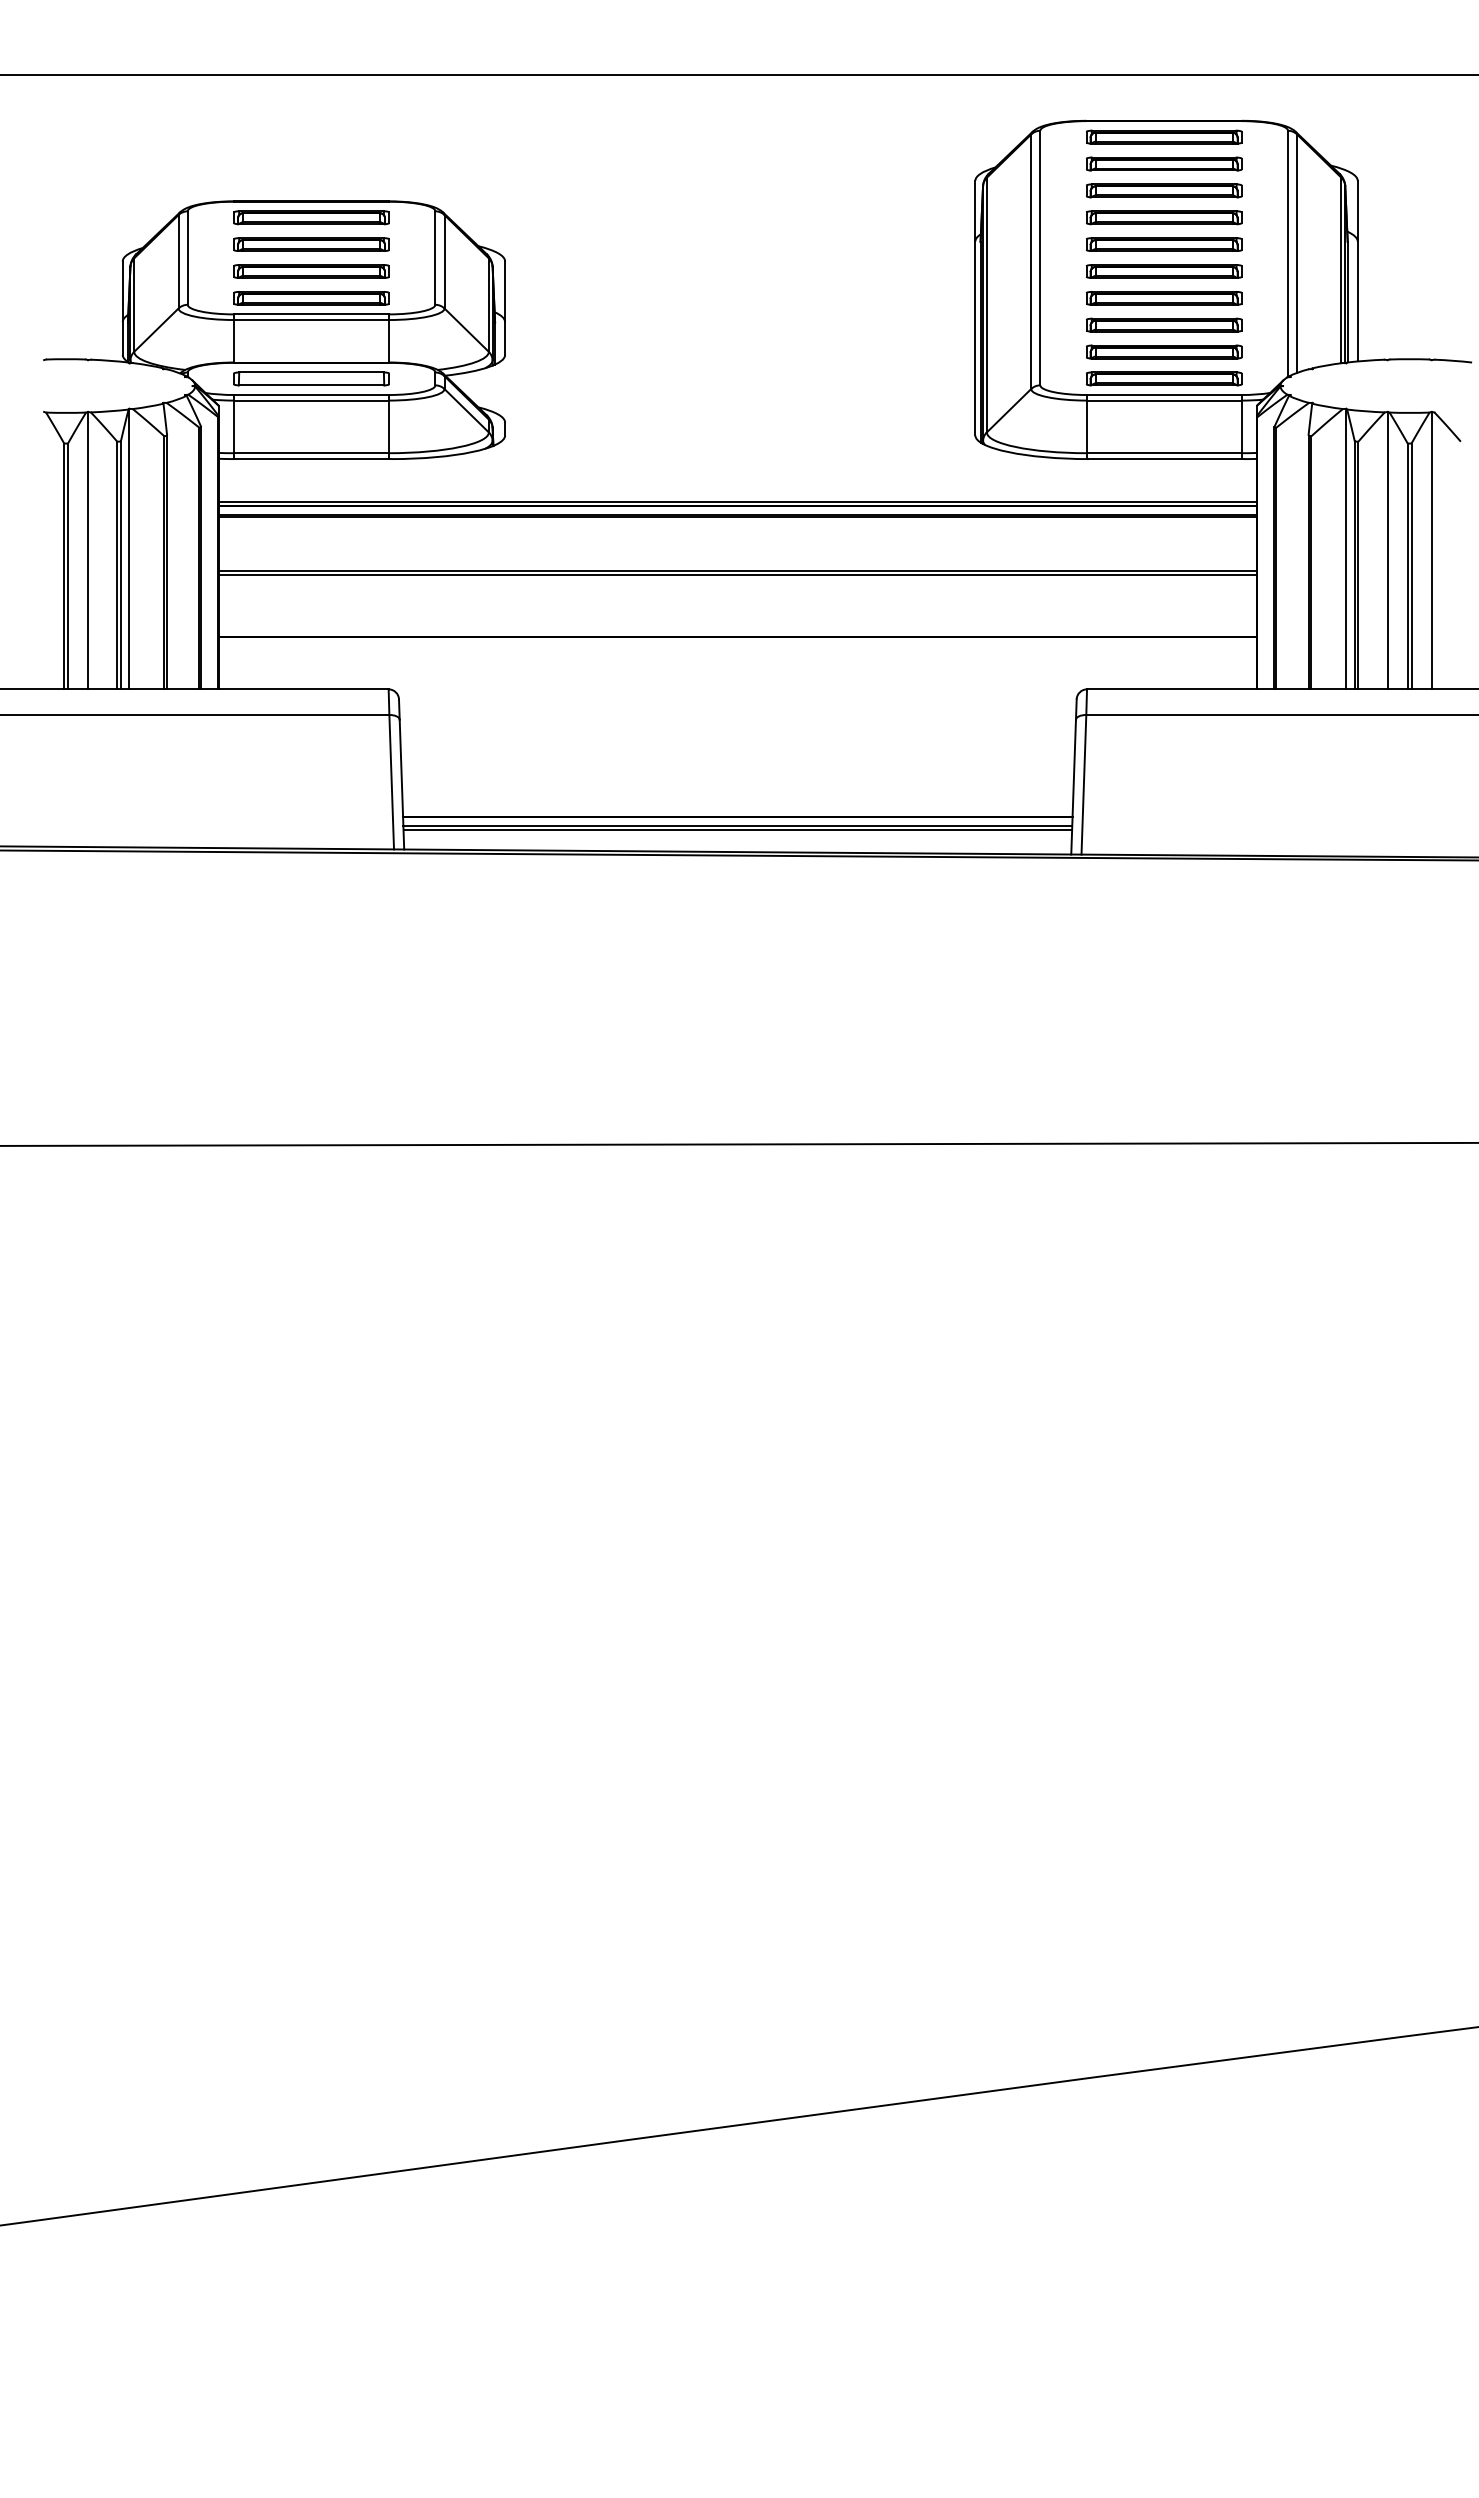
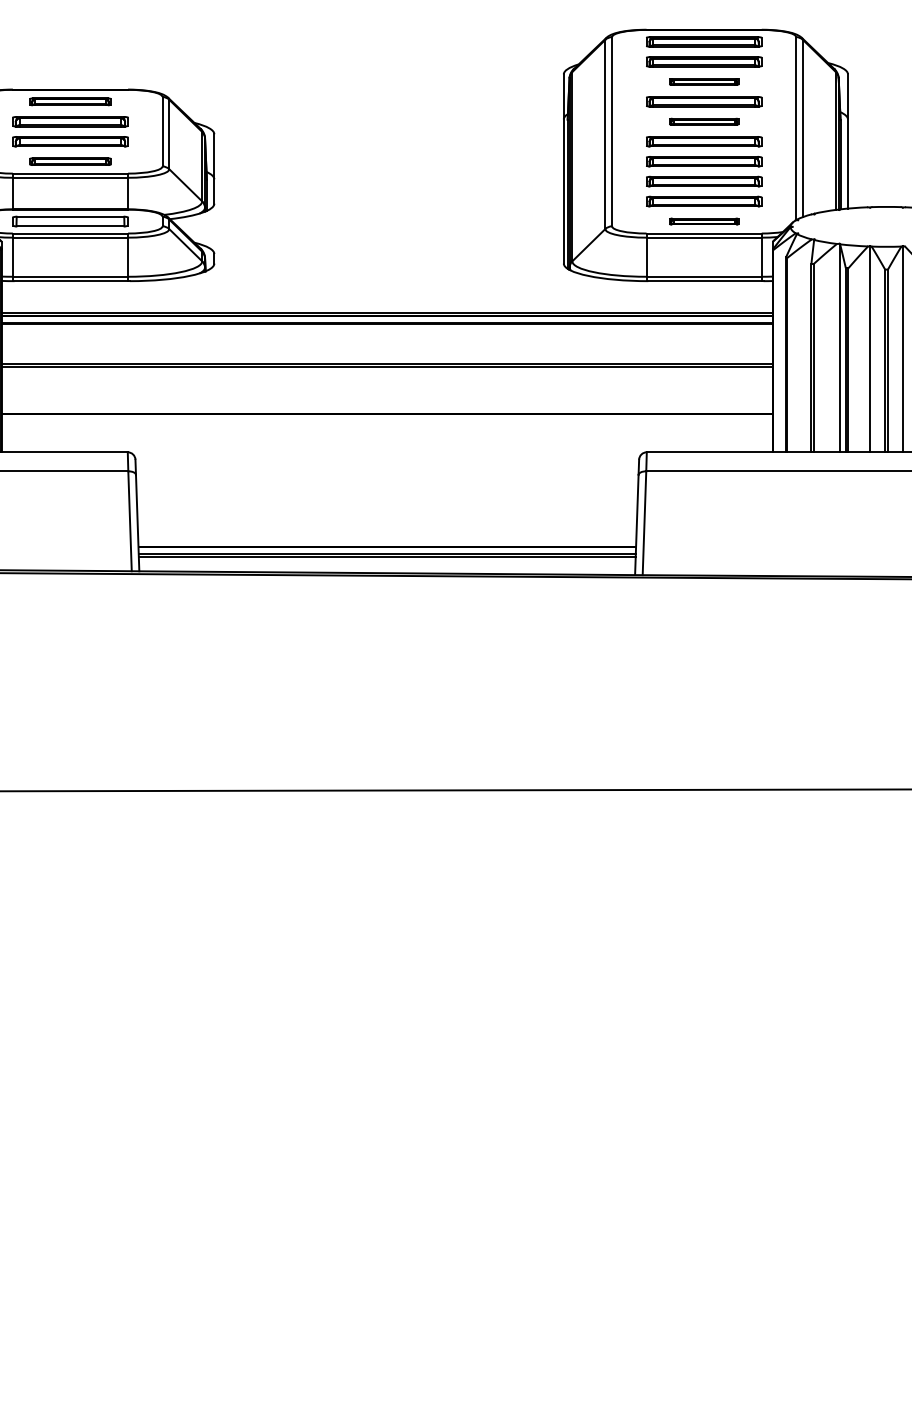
part: (1164, 190) -> (704, 81), size x0.6
part: (311, 217) -> (70, 101), size x0.7
part: (1164, 244) -> (704, 121), size x0.6
part: (311, 298) -> (70, 161), size x0.7
part: (1164, 378) -> (704, 221), size x0.6

